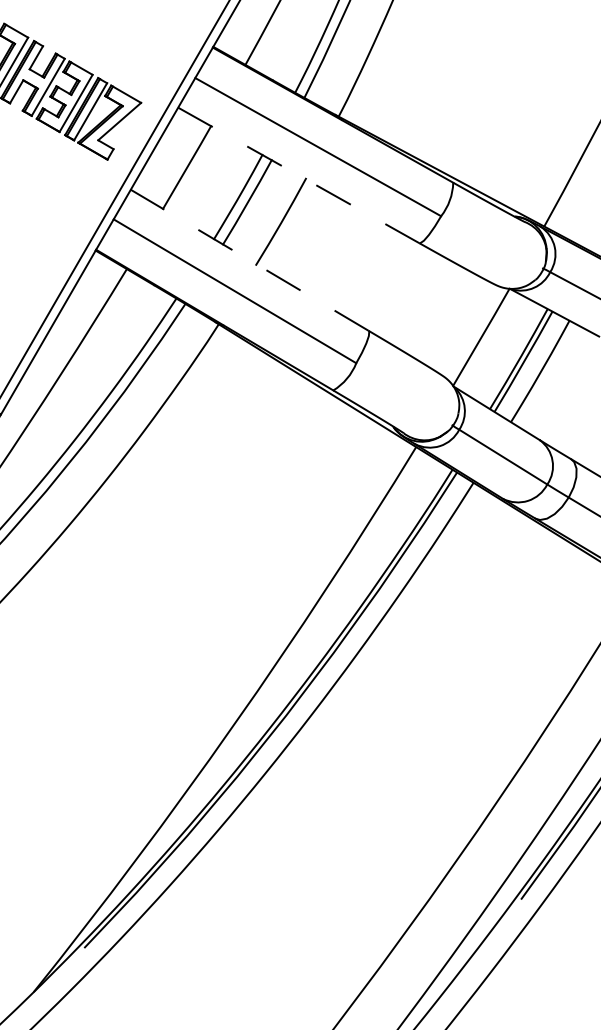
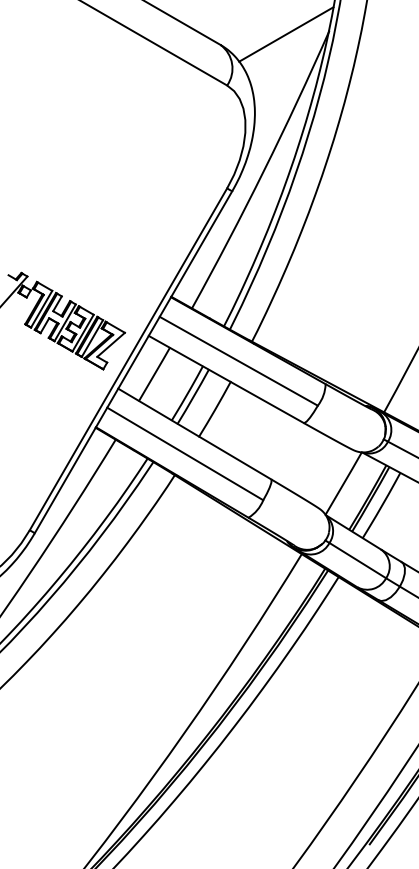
line: (299, 175) -> (226, 379), dashed -> solid
line: (249, 261) -> (194, 434), dashed -> solid

